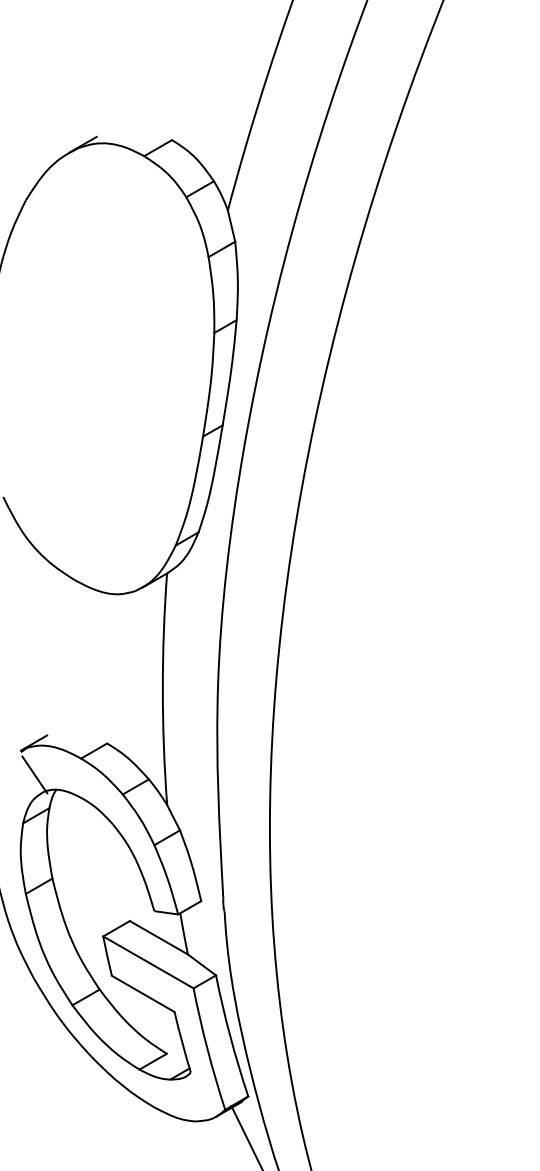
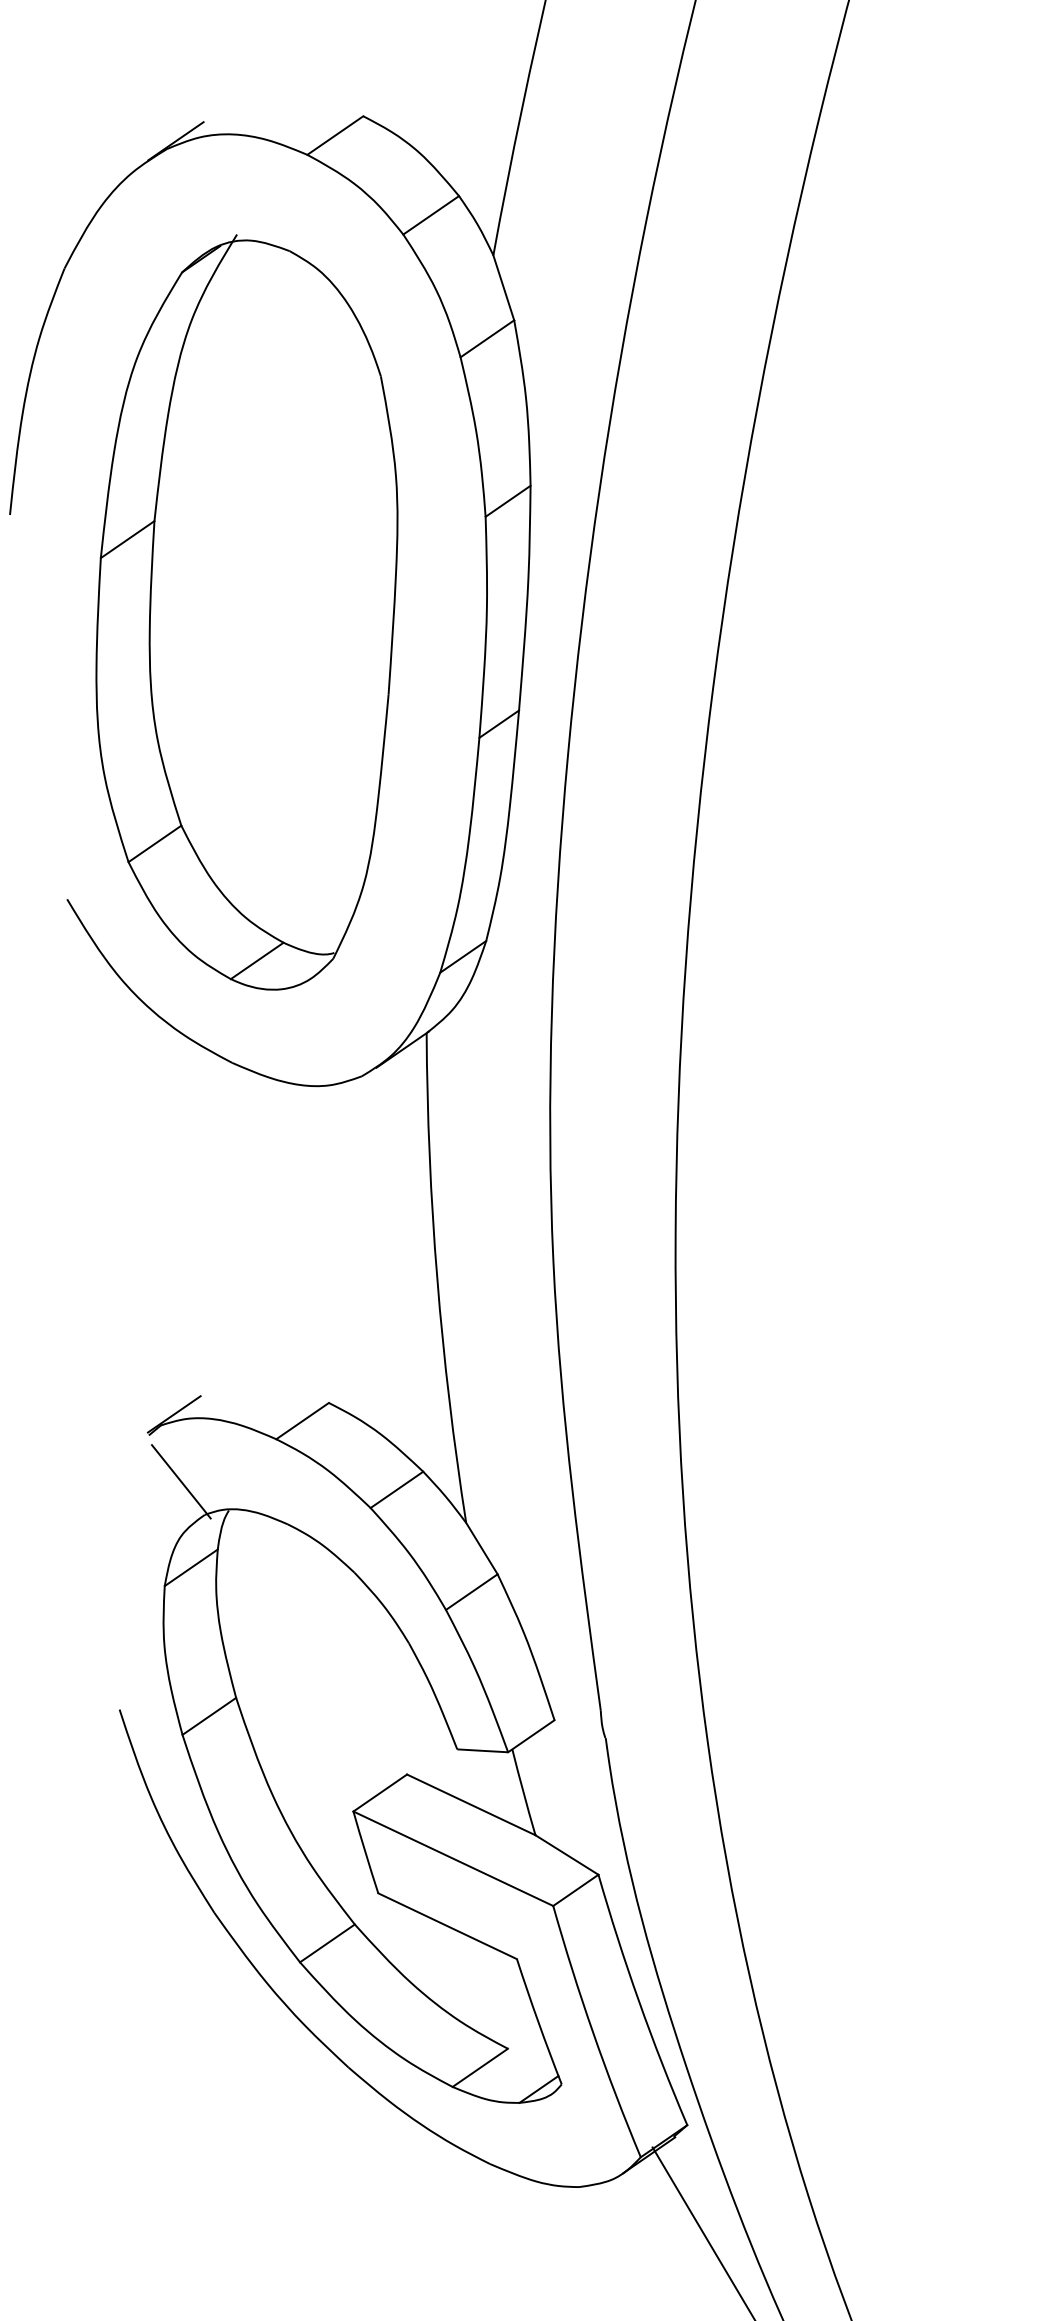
part: (98, 369) -> (246, 613), added

